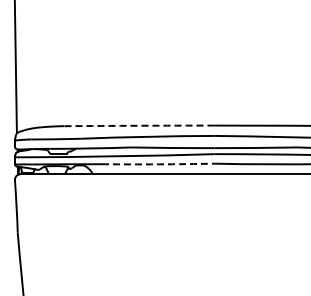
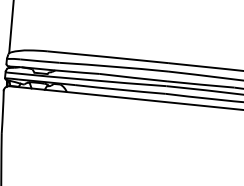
arc: (139, 125) -> (108, 56), dashed -> solid
arc: (158, 164) -> (120, 89), dashed -> solid

